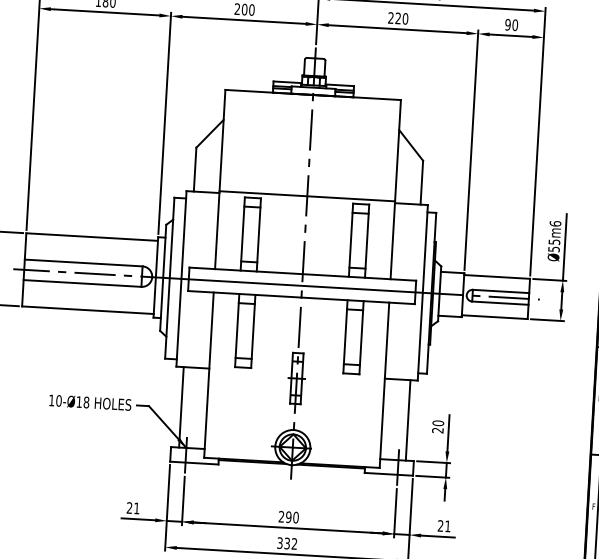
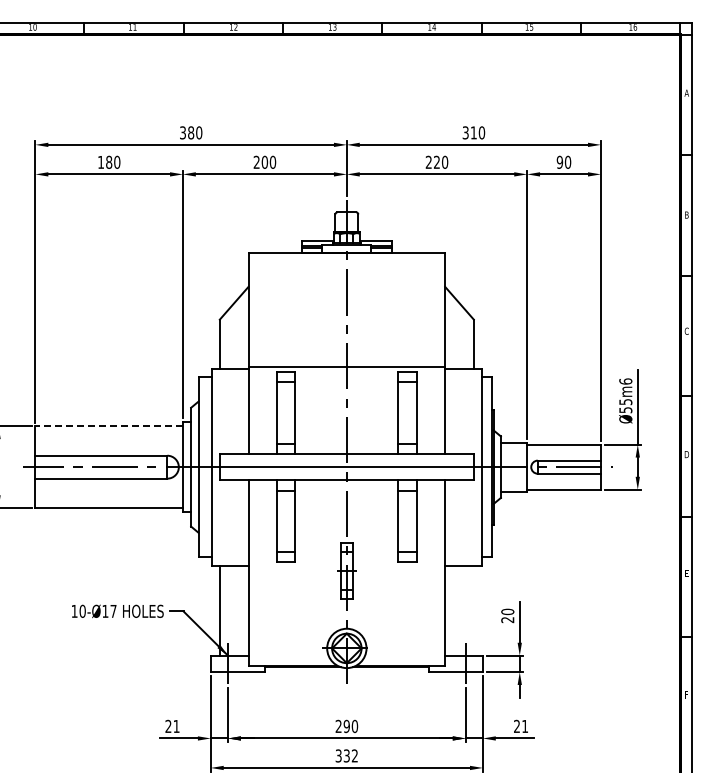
line: (92, 237) -> (109, 426), solid -> dashed
text: (86, 401) -> (113, 610), 10-Ø18 -> 10-Ø17
line: (407, 420) -> (473, 610), removed

